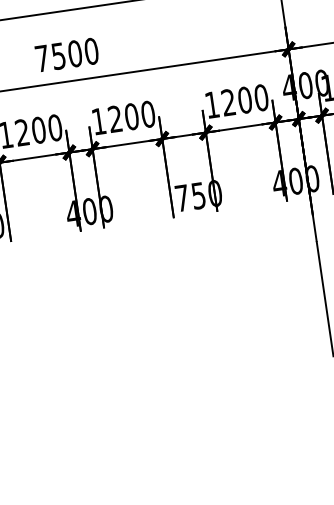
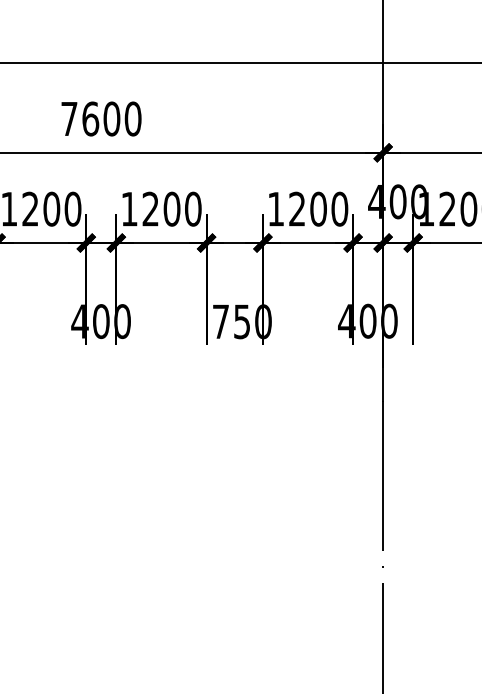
text: (58, 55) -> (90, 118), 7500 -> 7600

